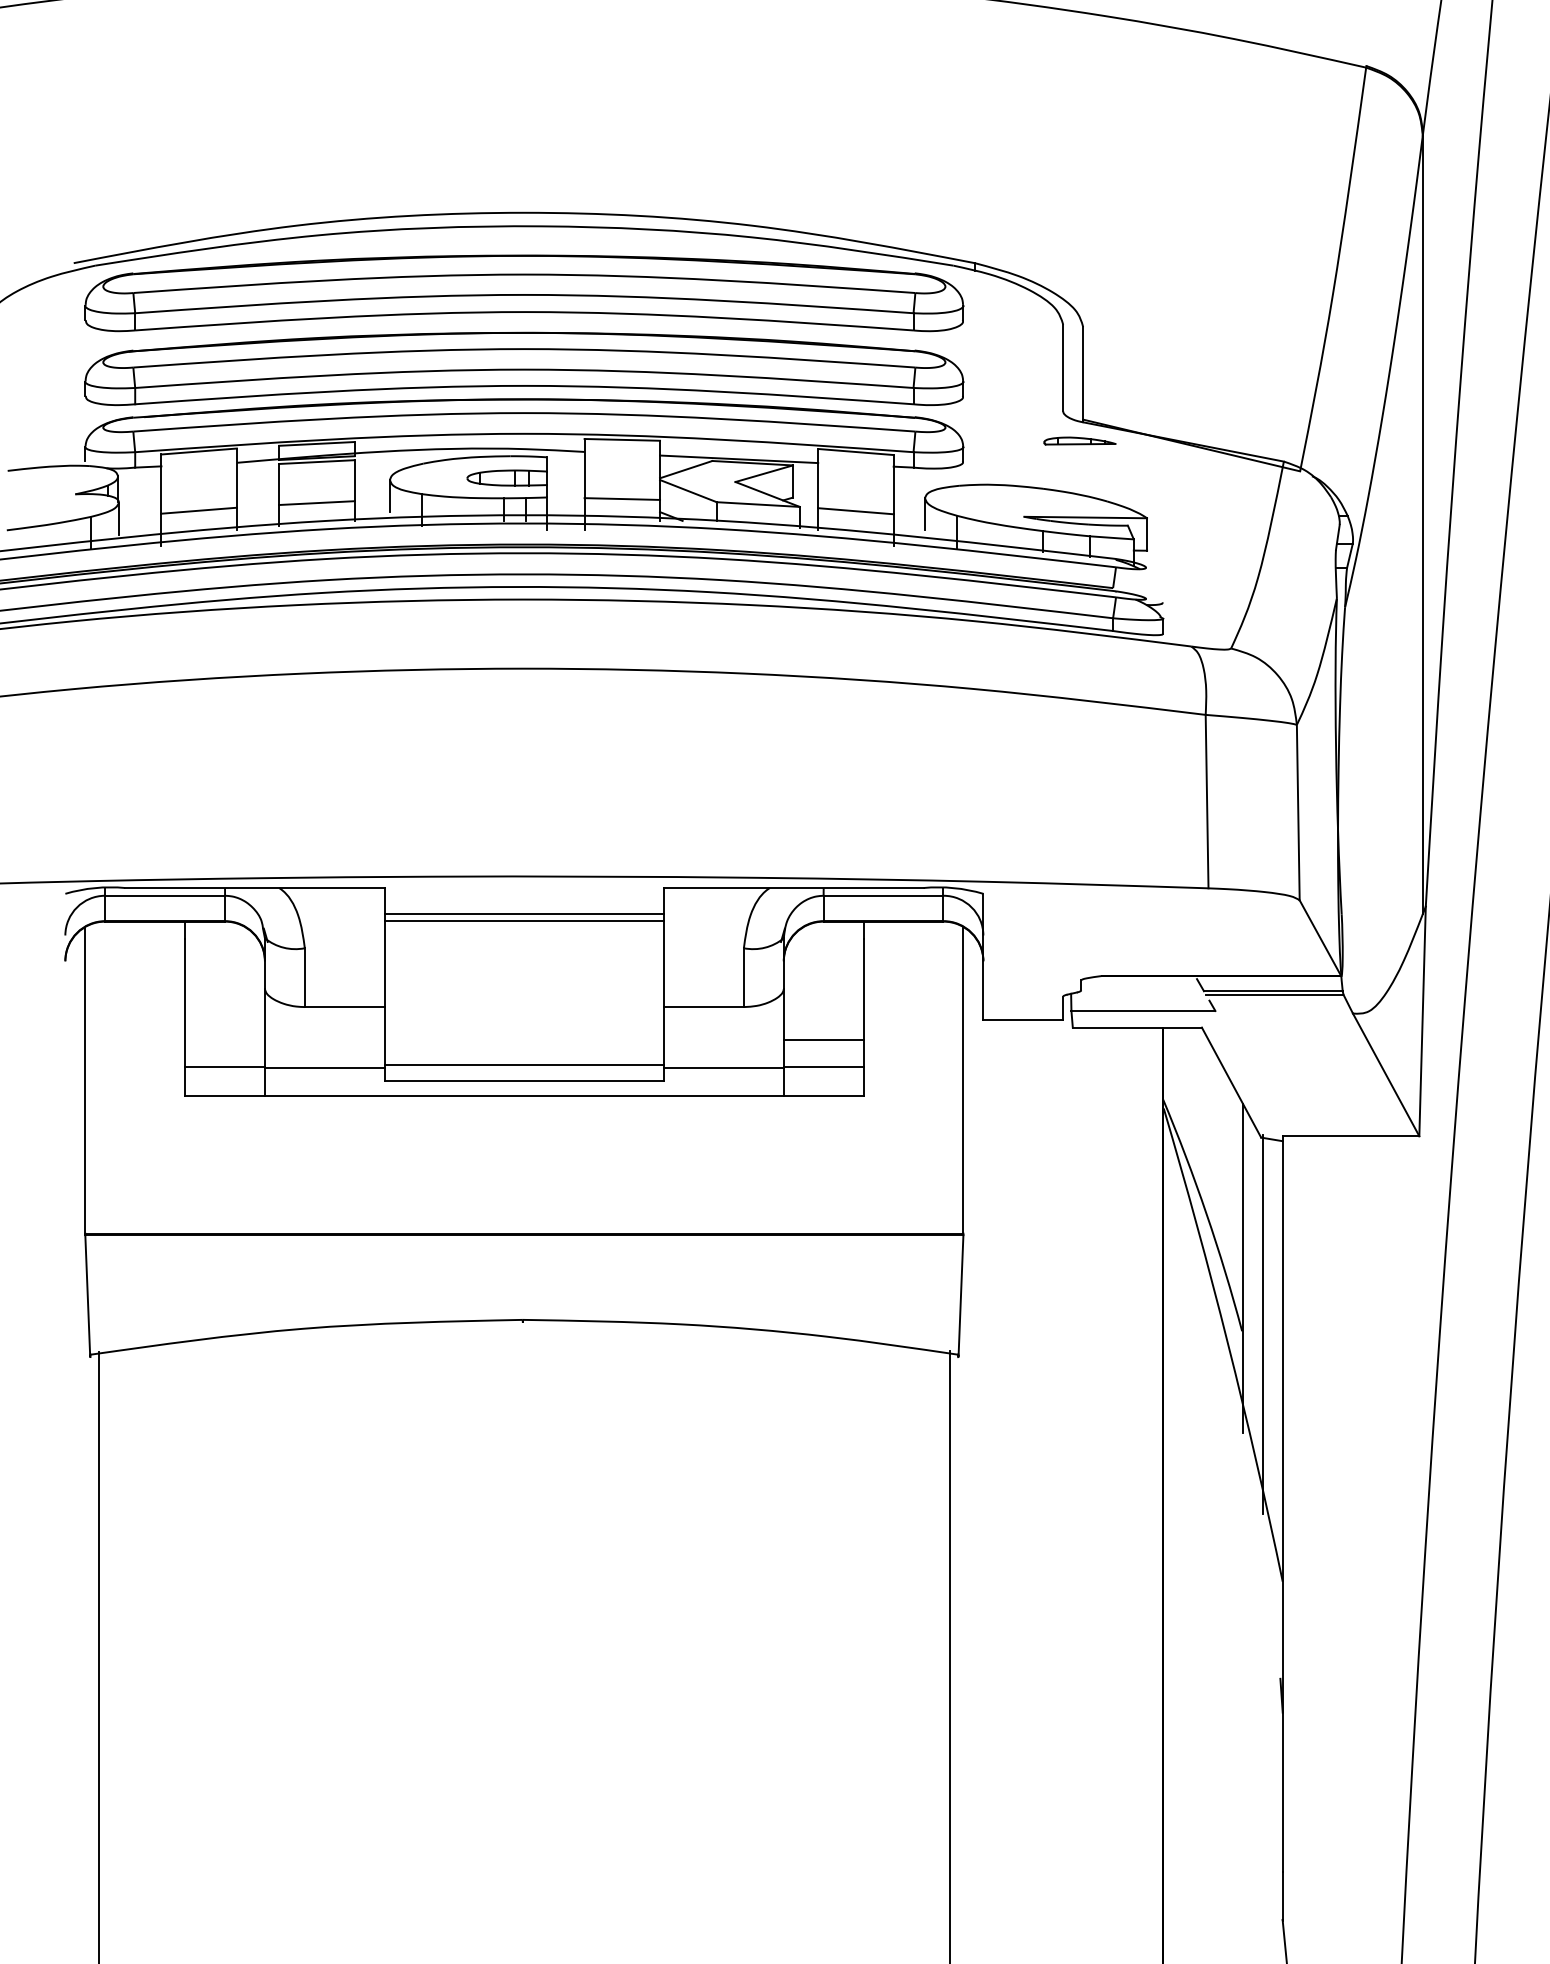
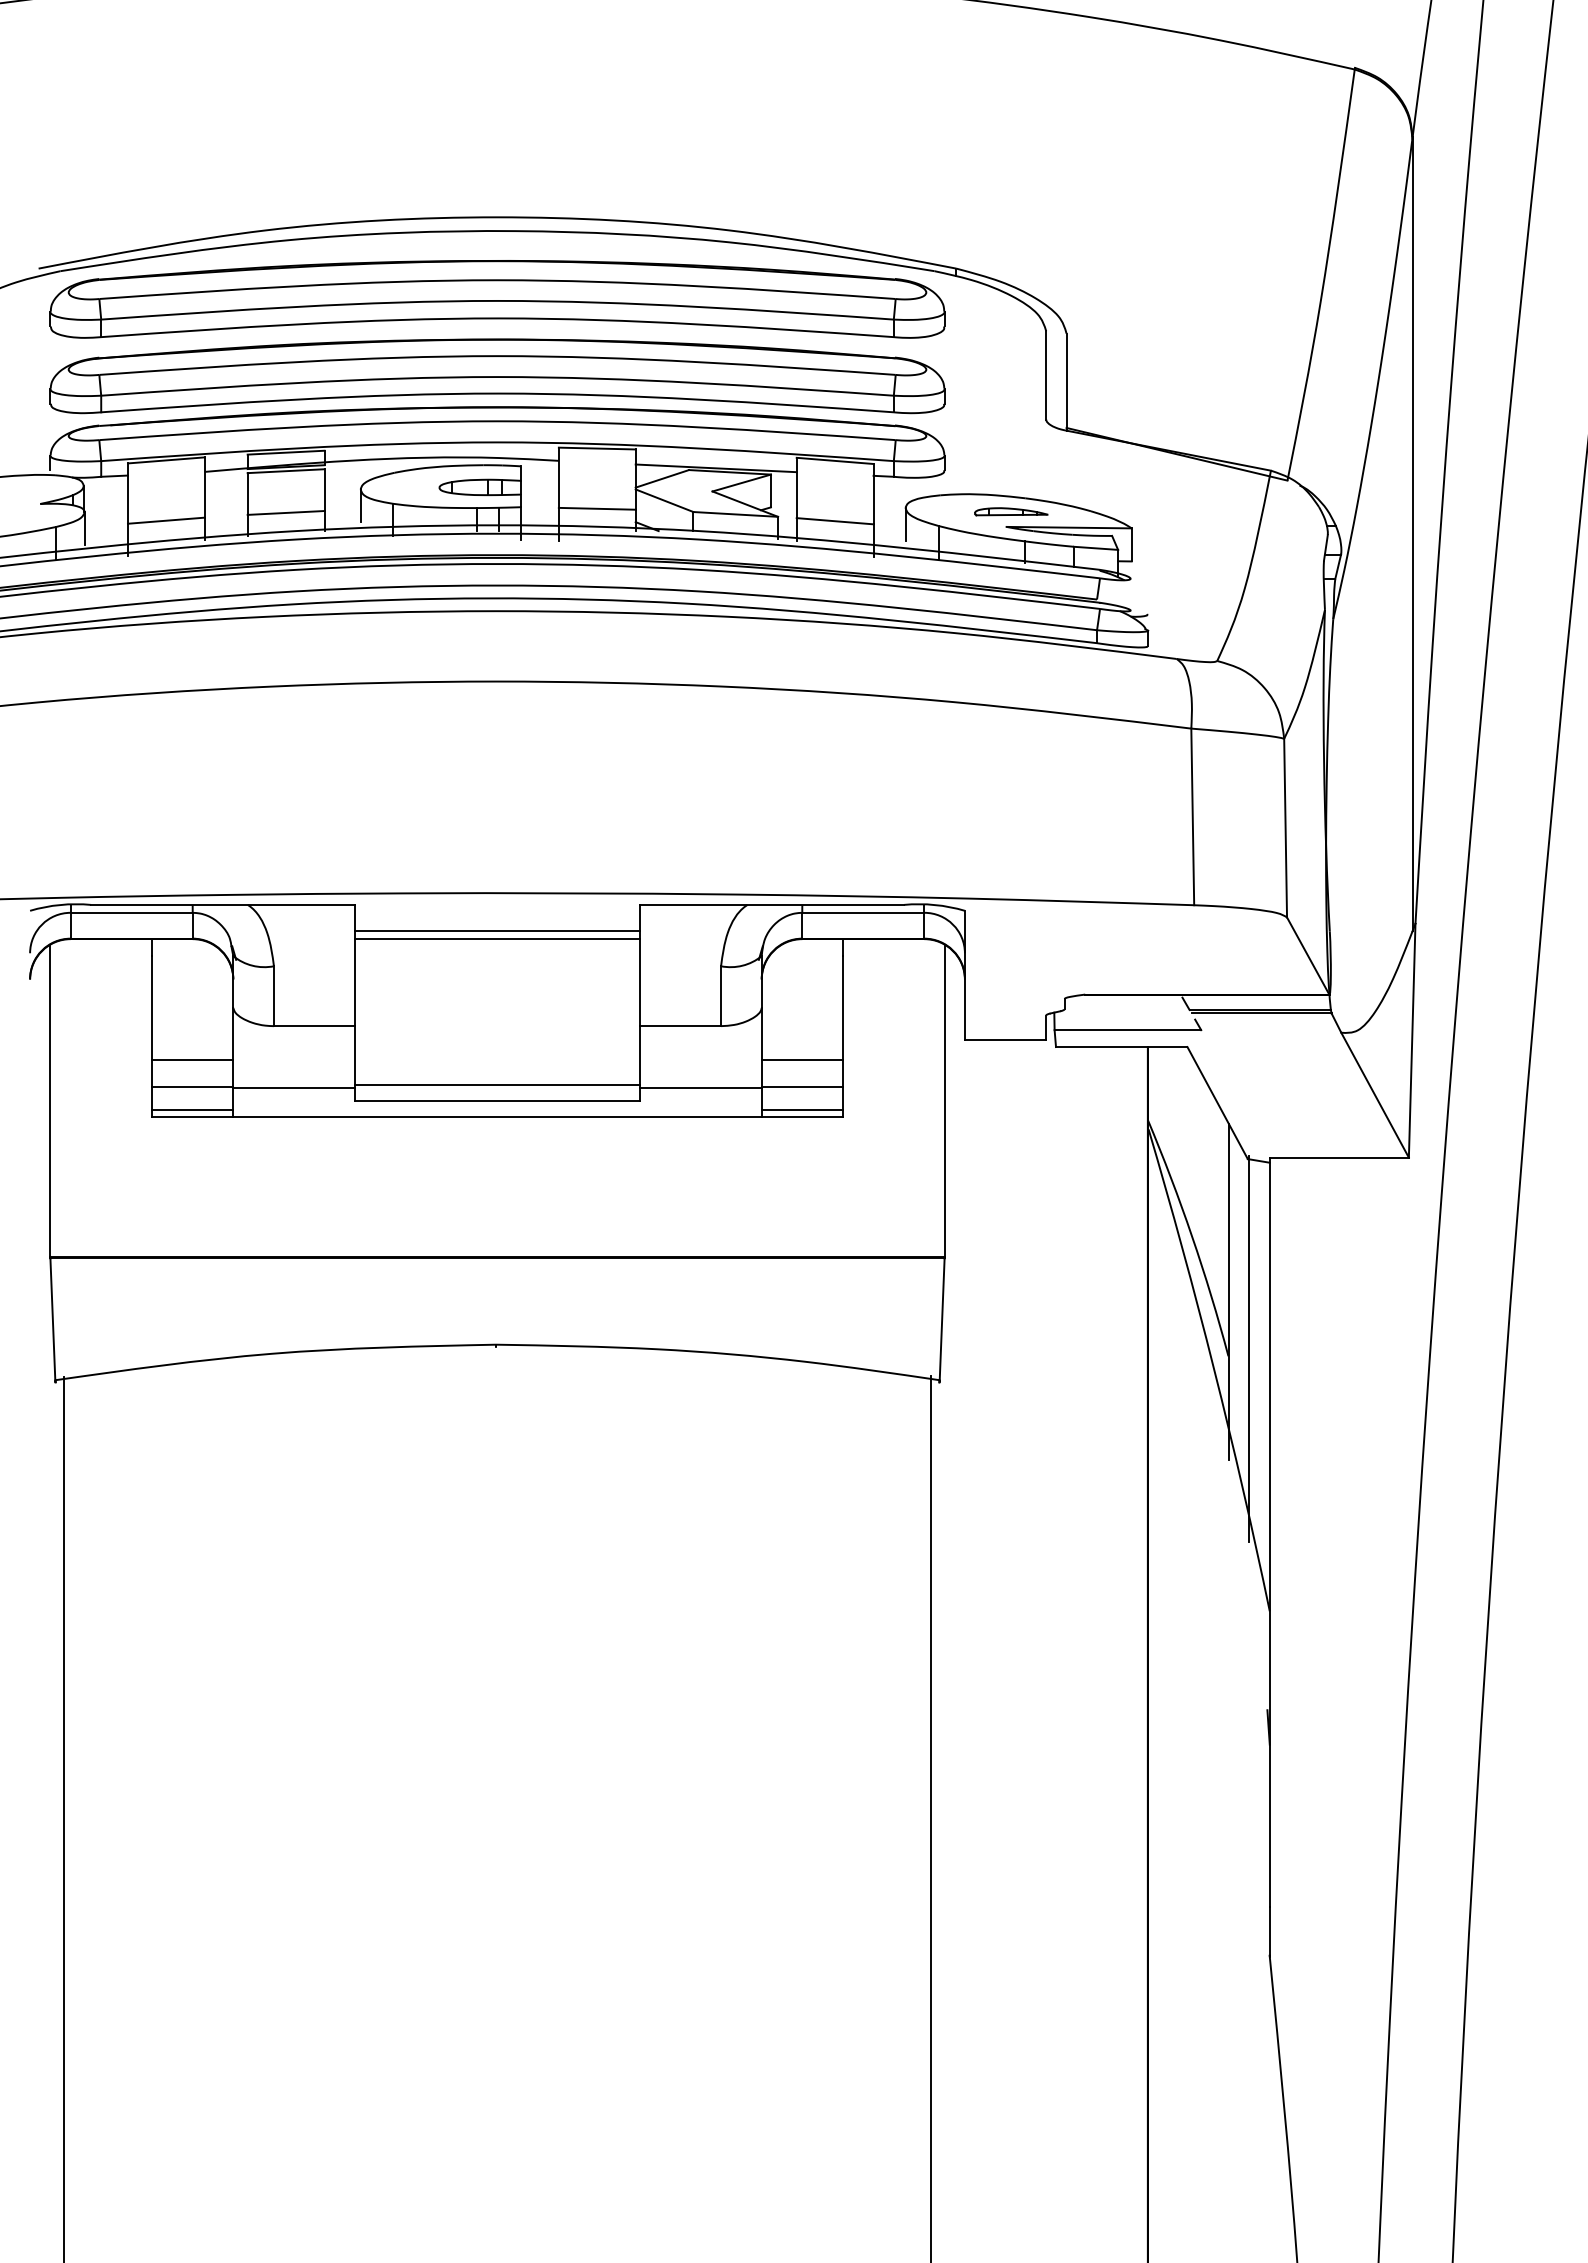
part: (1080, 440) -> (1011, 511), moved
line: (224, 1039) -> (192, 1059), added
line: (224, 1089) -> (192, 1110), added
line: (823, 1089) -> (802, 1110), added

